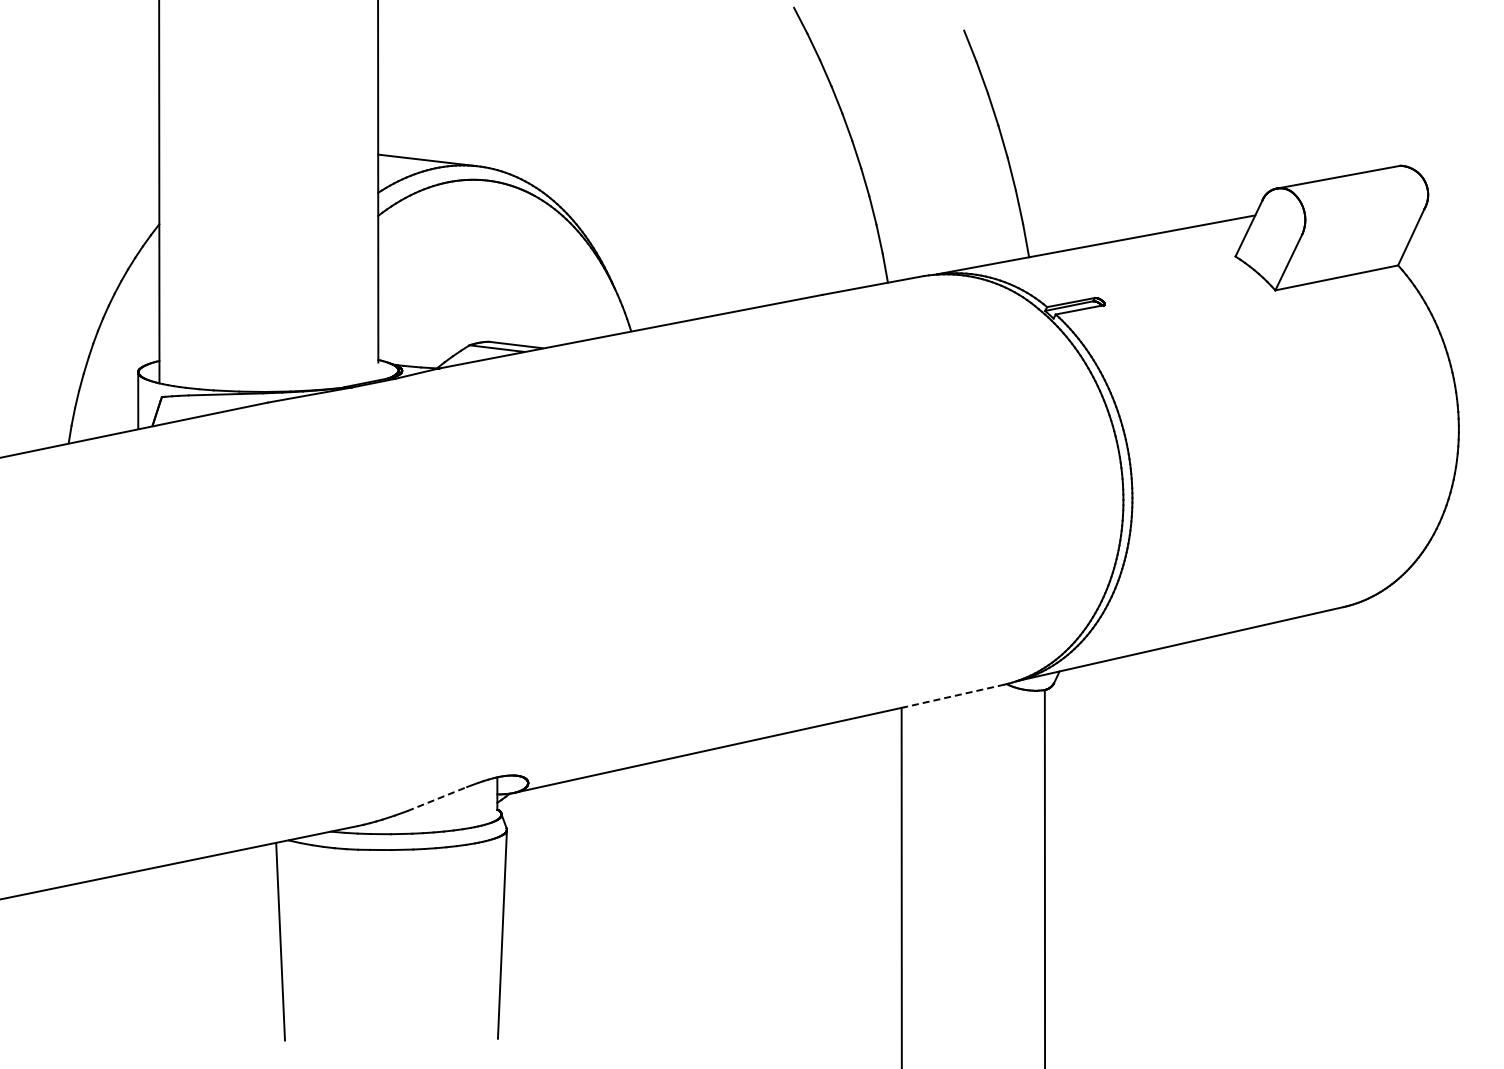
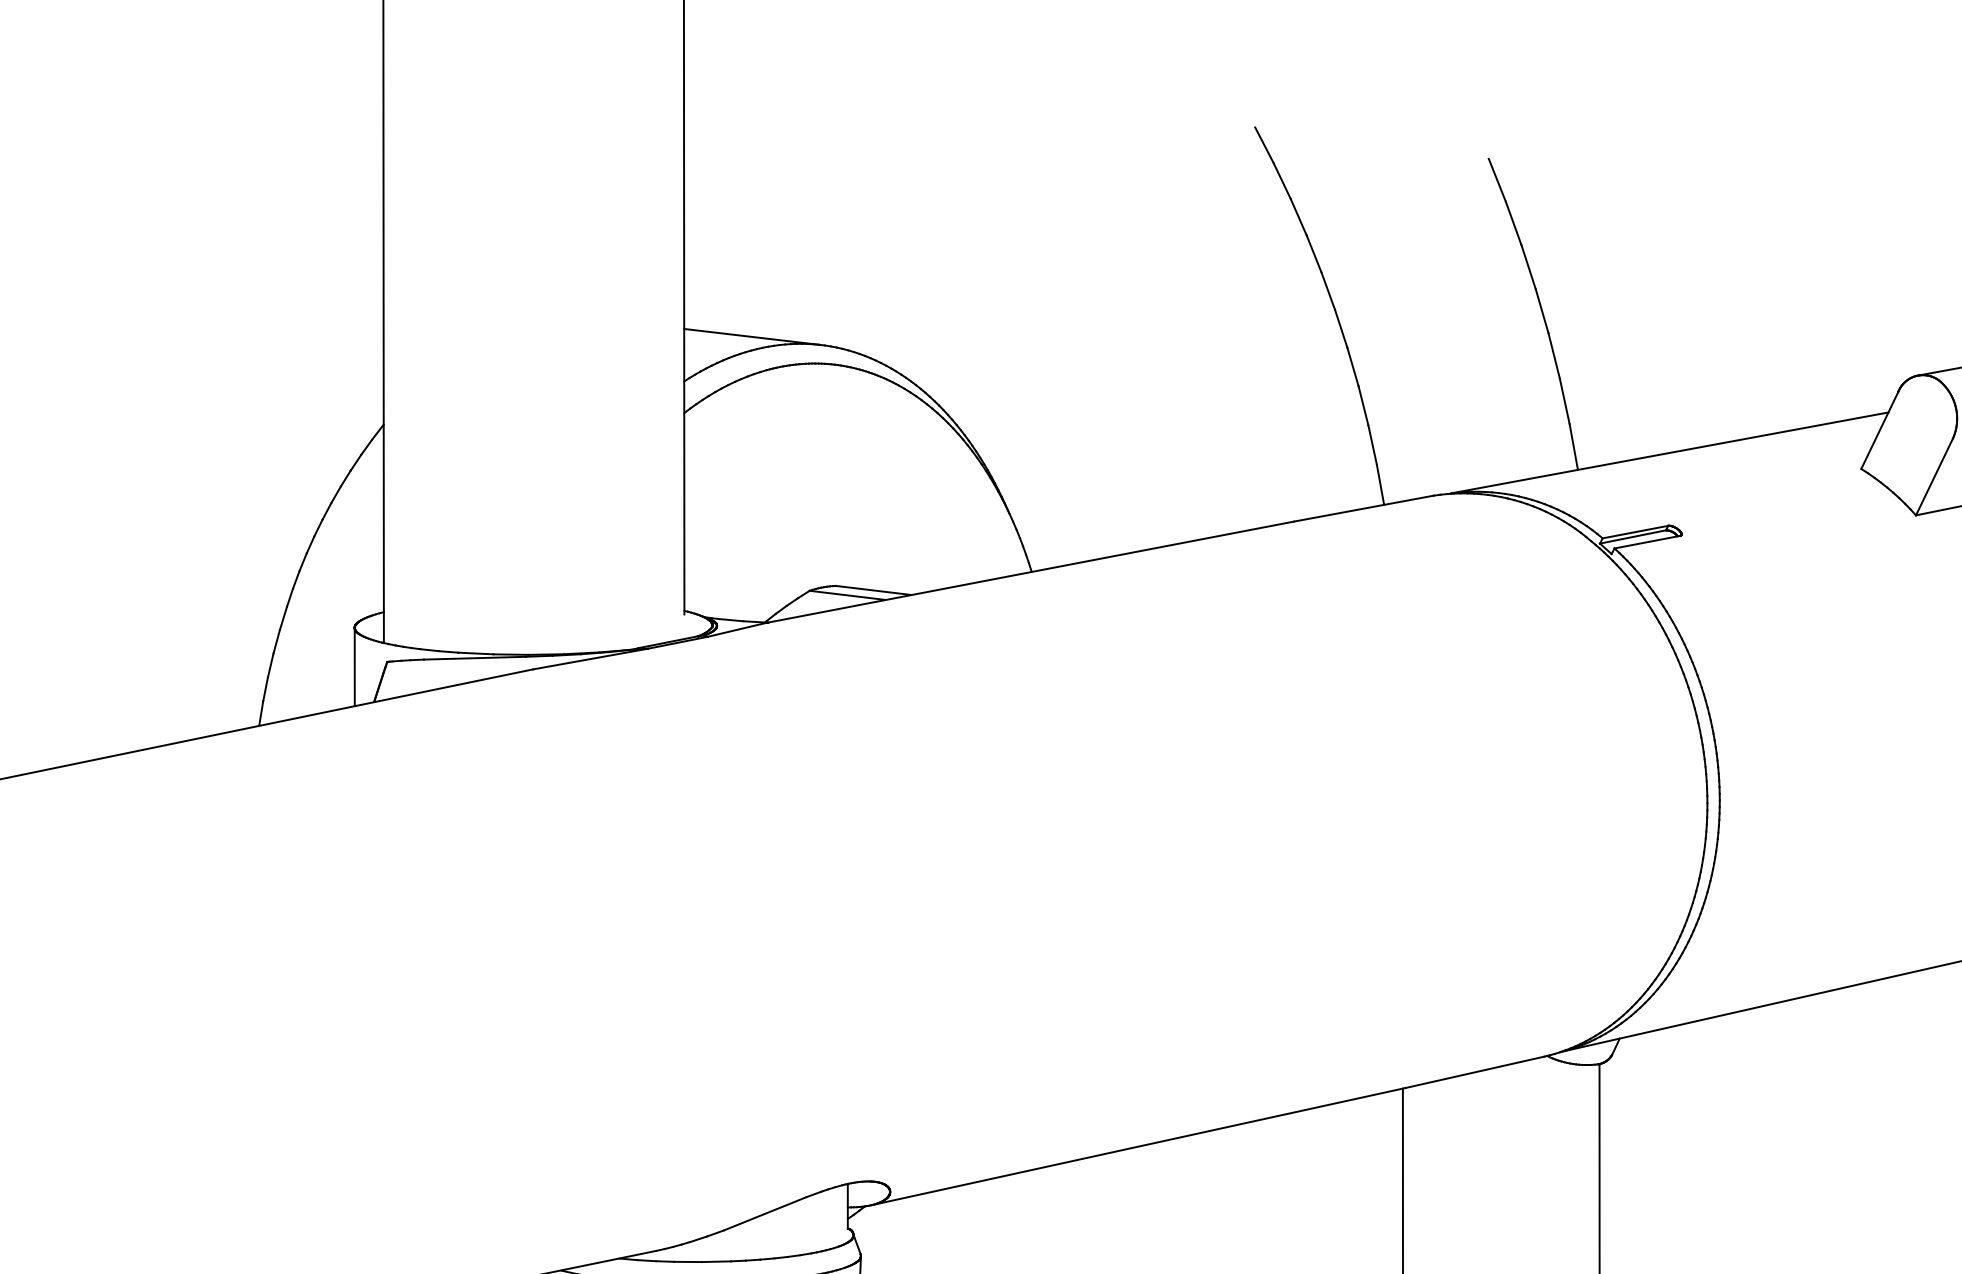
line: (954, 696) -> (1475, 1072), dashed -> solid
line: (437, 798) -> (765, 1213), dashed -> solid

